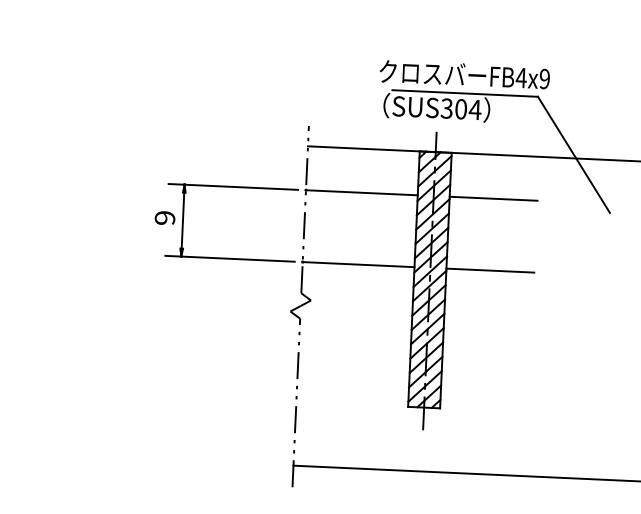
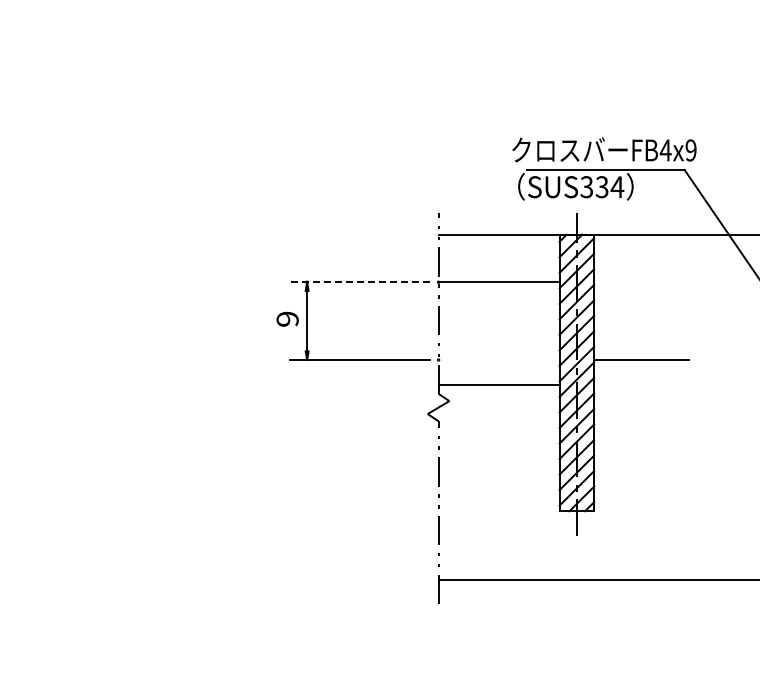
text: (460, 109) -> (601, 187), SUS304 -> SUS334
line: (232, 187) -> (359, 282), solid -> dashed
line: (493, 198) -> (641, 282), removed
line: (358, 265) -> (498, 385), moved

